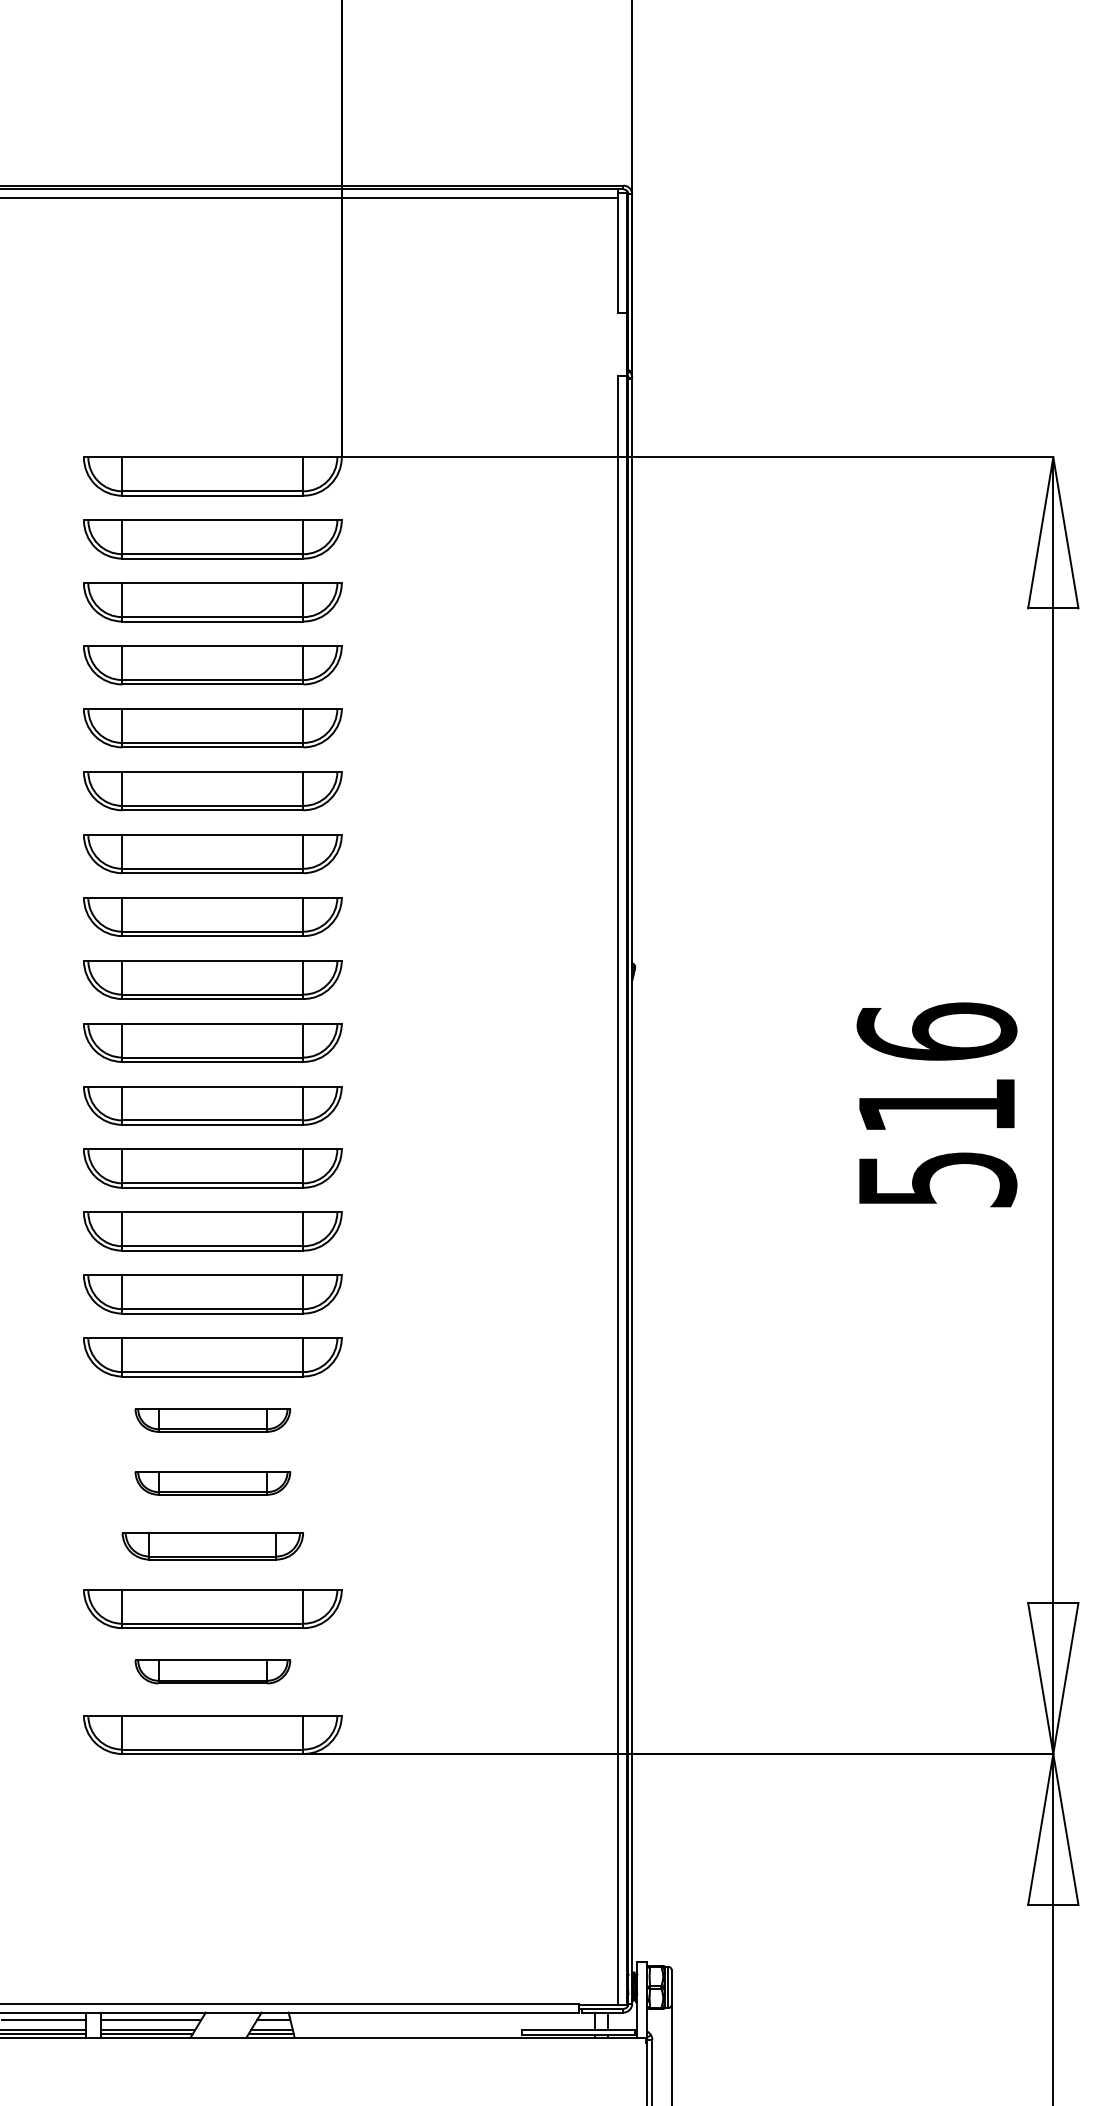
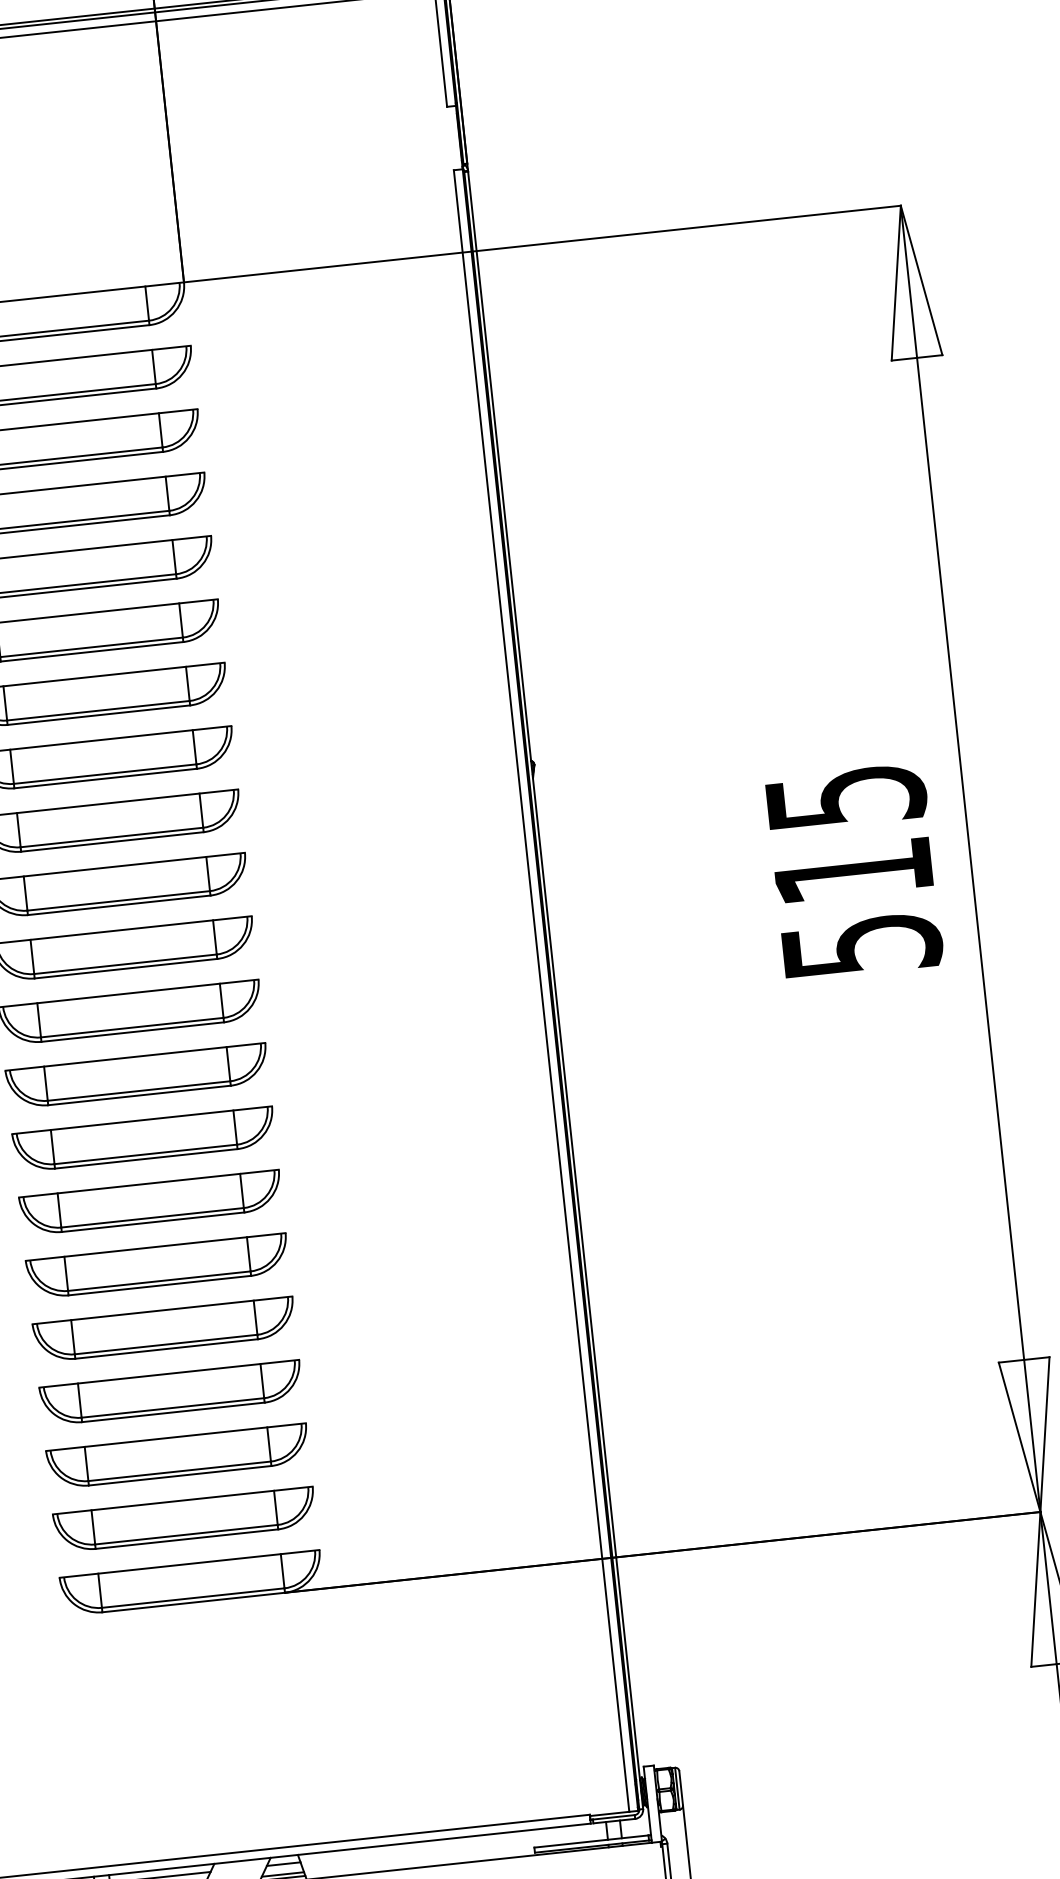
text: (936, 1031) -> (844, 796), 516 -> 515
part: (212, 1420) -> (157, 1266), size x1.67
part: (212, 1483) -> (164, 1330), size x1.67
part: (212, 1546) -> (170, 1393), size x1.43
part: (212, 1671) -> (184, 1519), size x1.67

